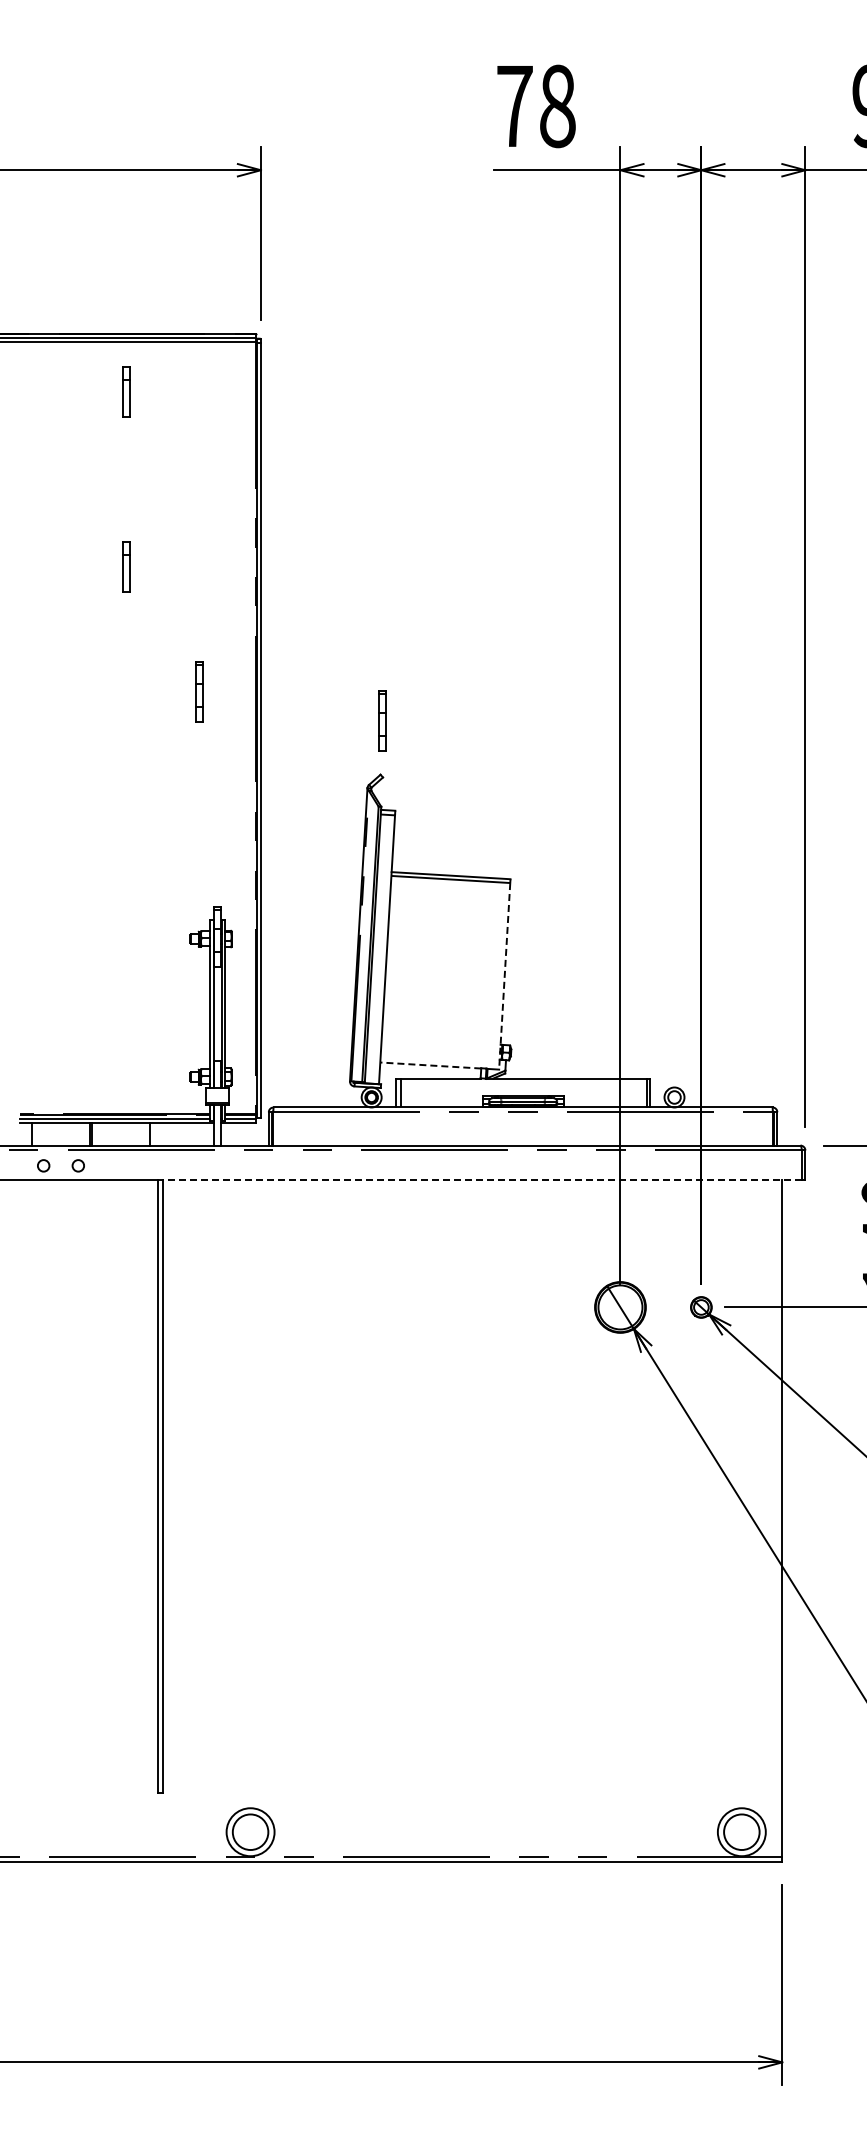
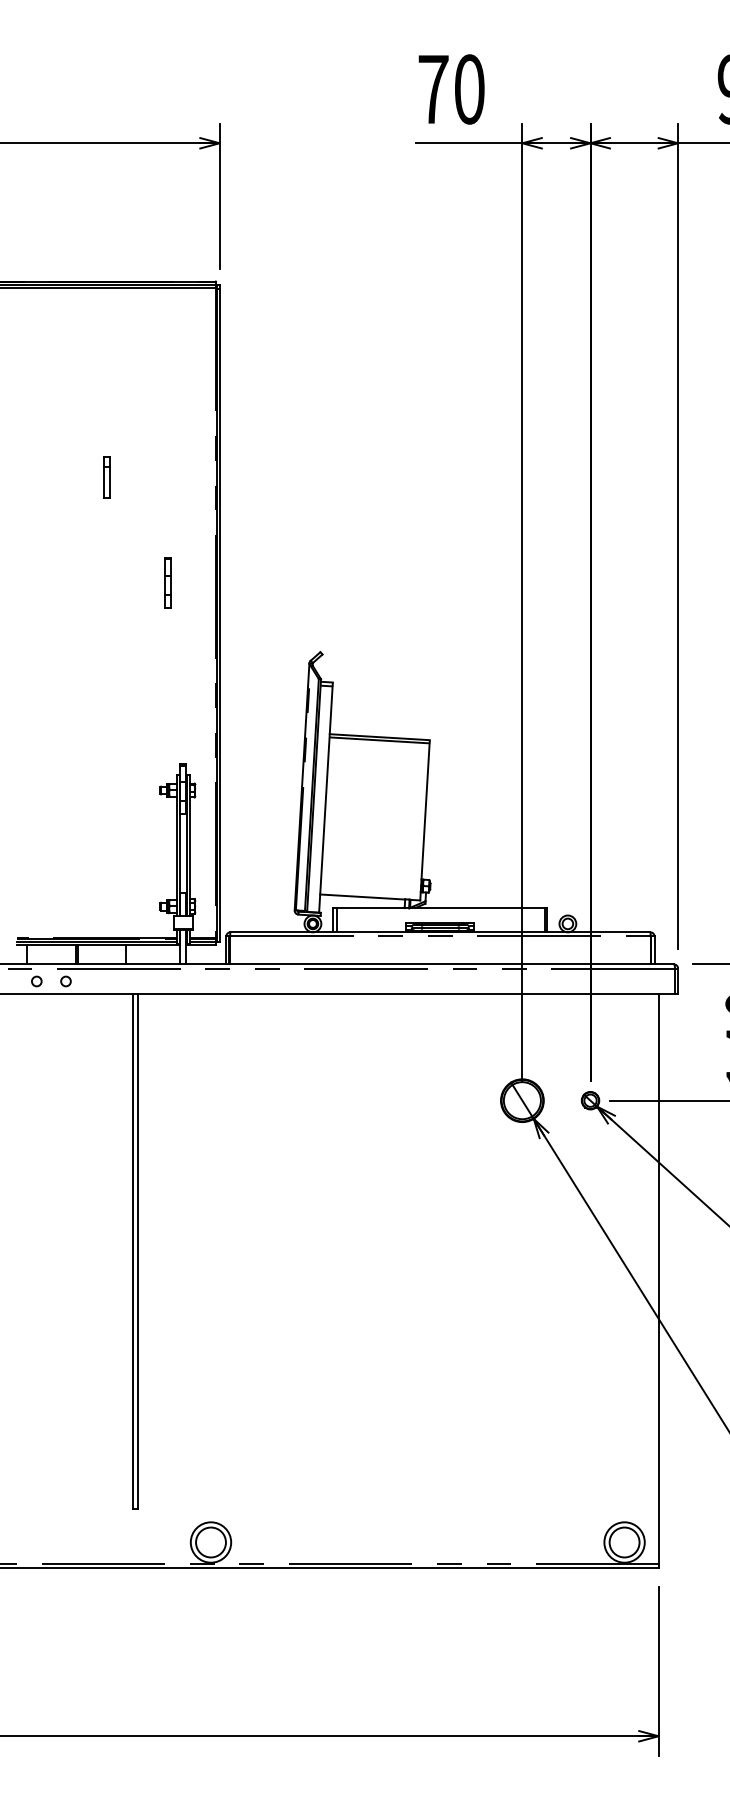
text: (557, 105) -> (469, 88), 78 -> 70
part: (126, 391) -> (106, 329), removed
part: (382, 720) -> (322, 606), removed
line: (504, 976) -> (424, 822), dashed -> solid
line: (430, 1065) -> (362, 897), dashed -> solid
line: (482, 1180) -> (406, 993), dashed -> solid

